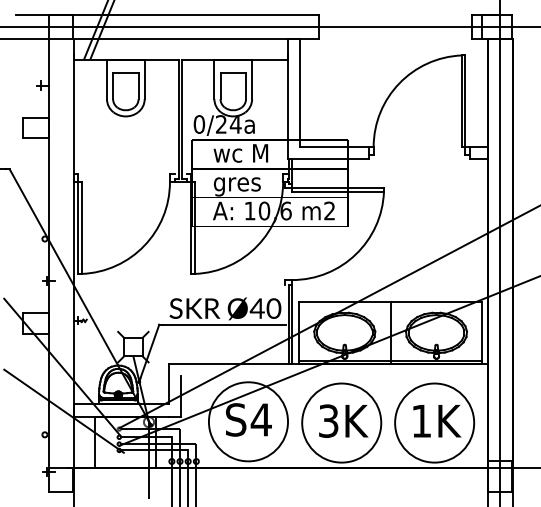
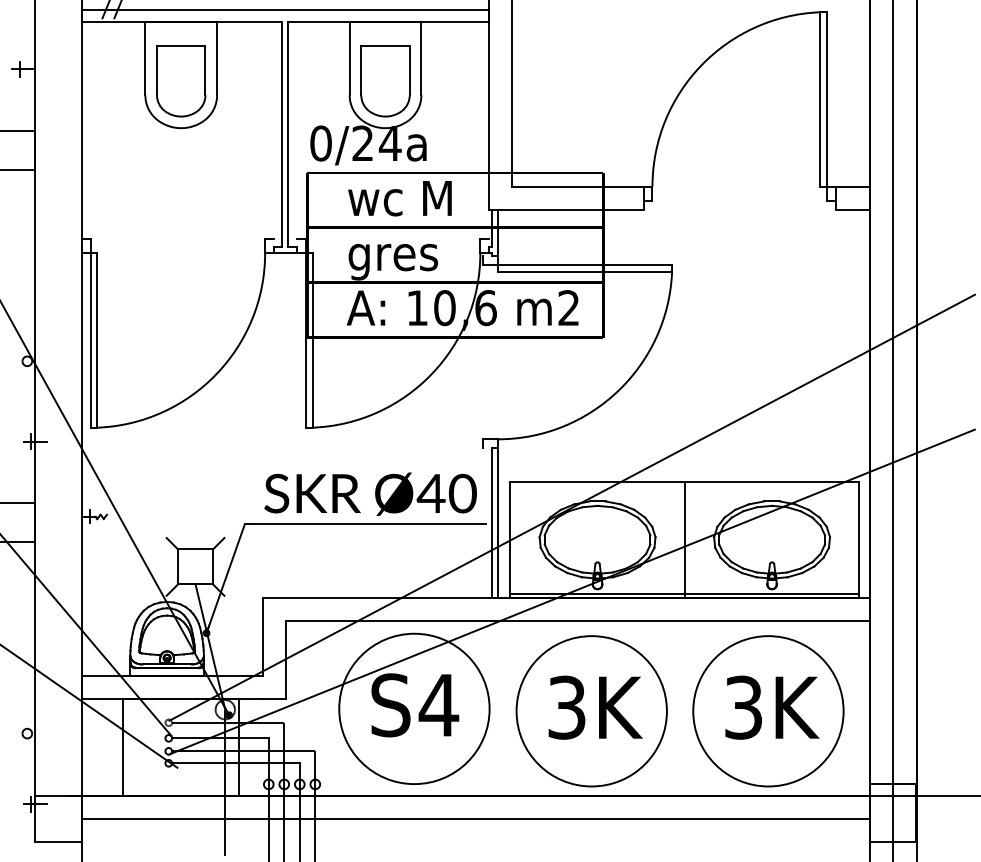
line: (180, 54) -> (285, 10), added
line: (334, 375) -> (578, 620), added
text: (421, 420) -> (743, 706), 1K -> 3K
line: (280, 479) -> (475, 818), added

